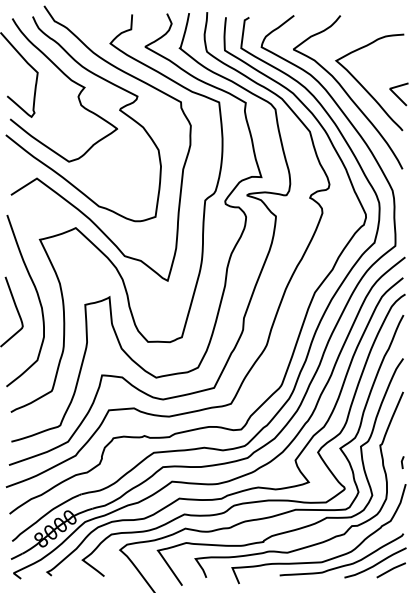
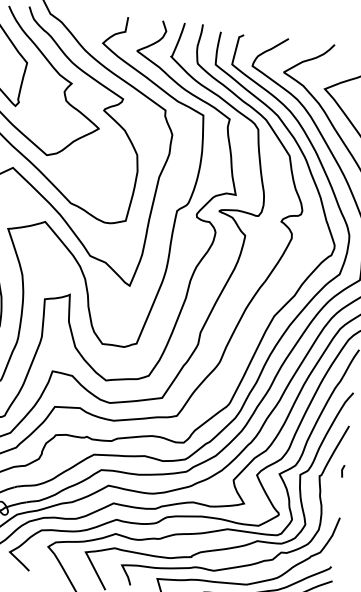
line: (402, 462) -> (342, 471), moved

